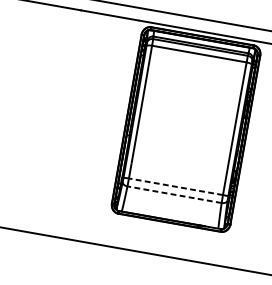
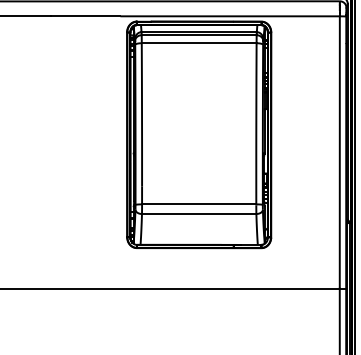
line: (175, 186) -> (198, 204), dashed -> solid
line: (173, 195) -> (198, 214), dashed -> solid

